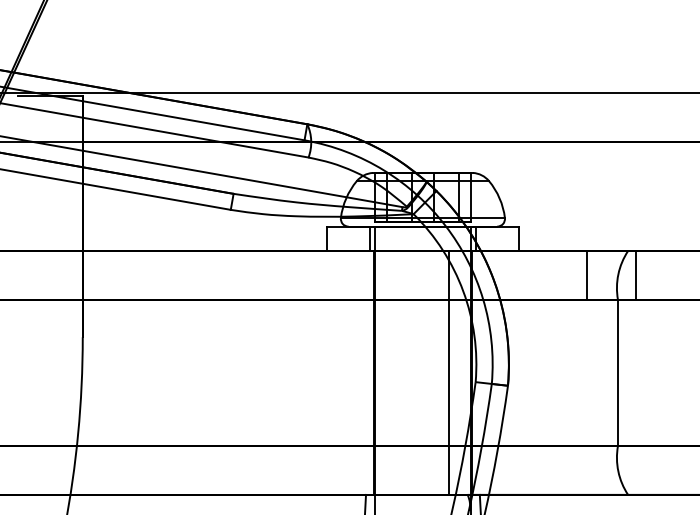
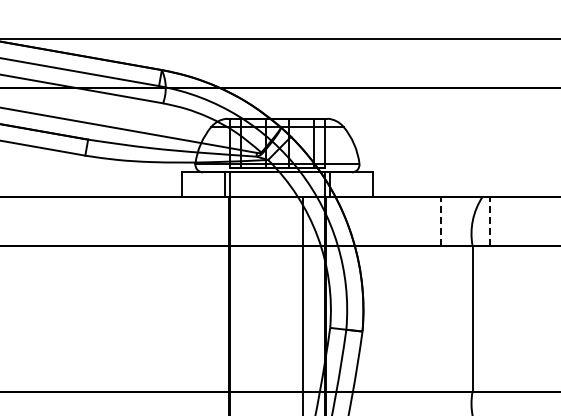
line: (586, 274) -> (441, 220), solid -> dashed
line: (635, 274) -> (490, 220), solid -> dashed

